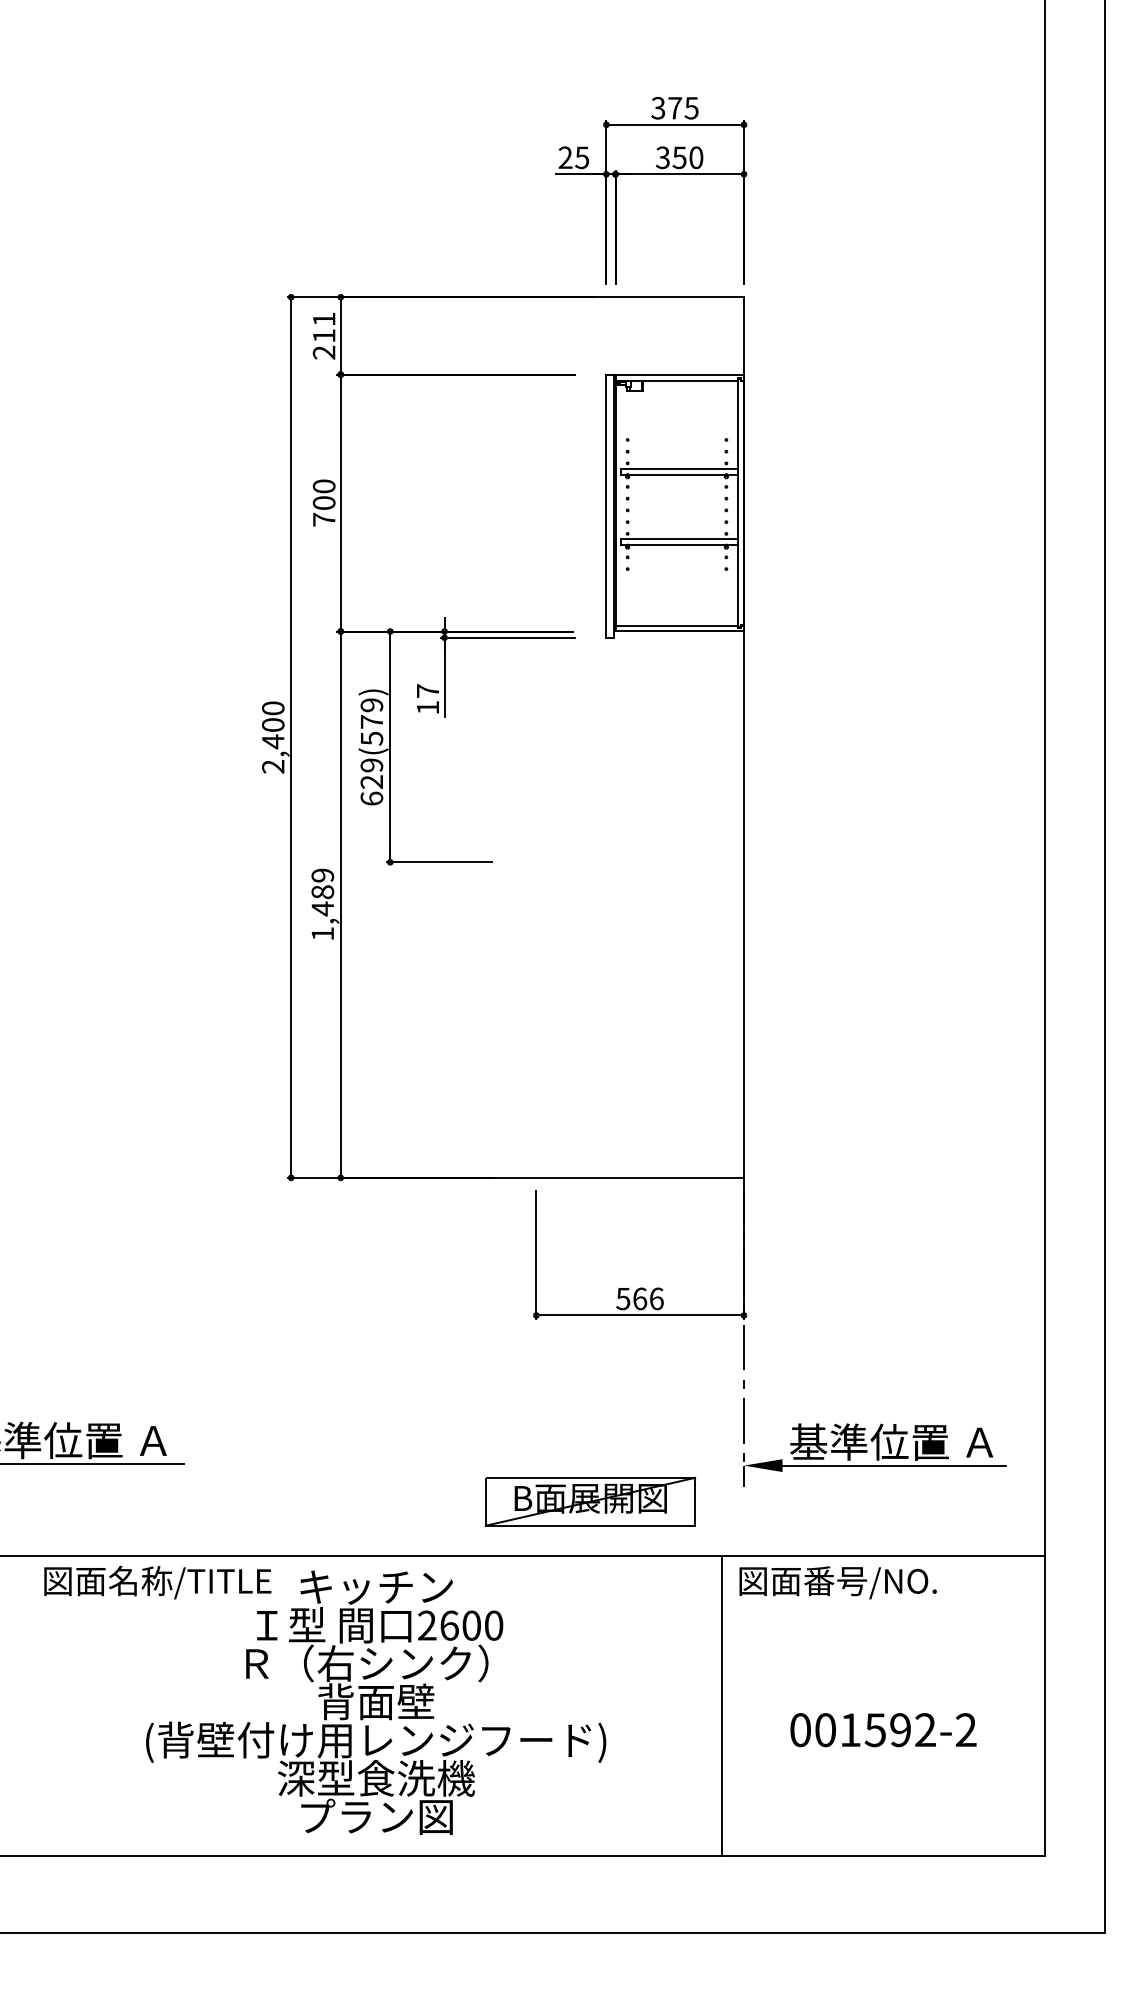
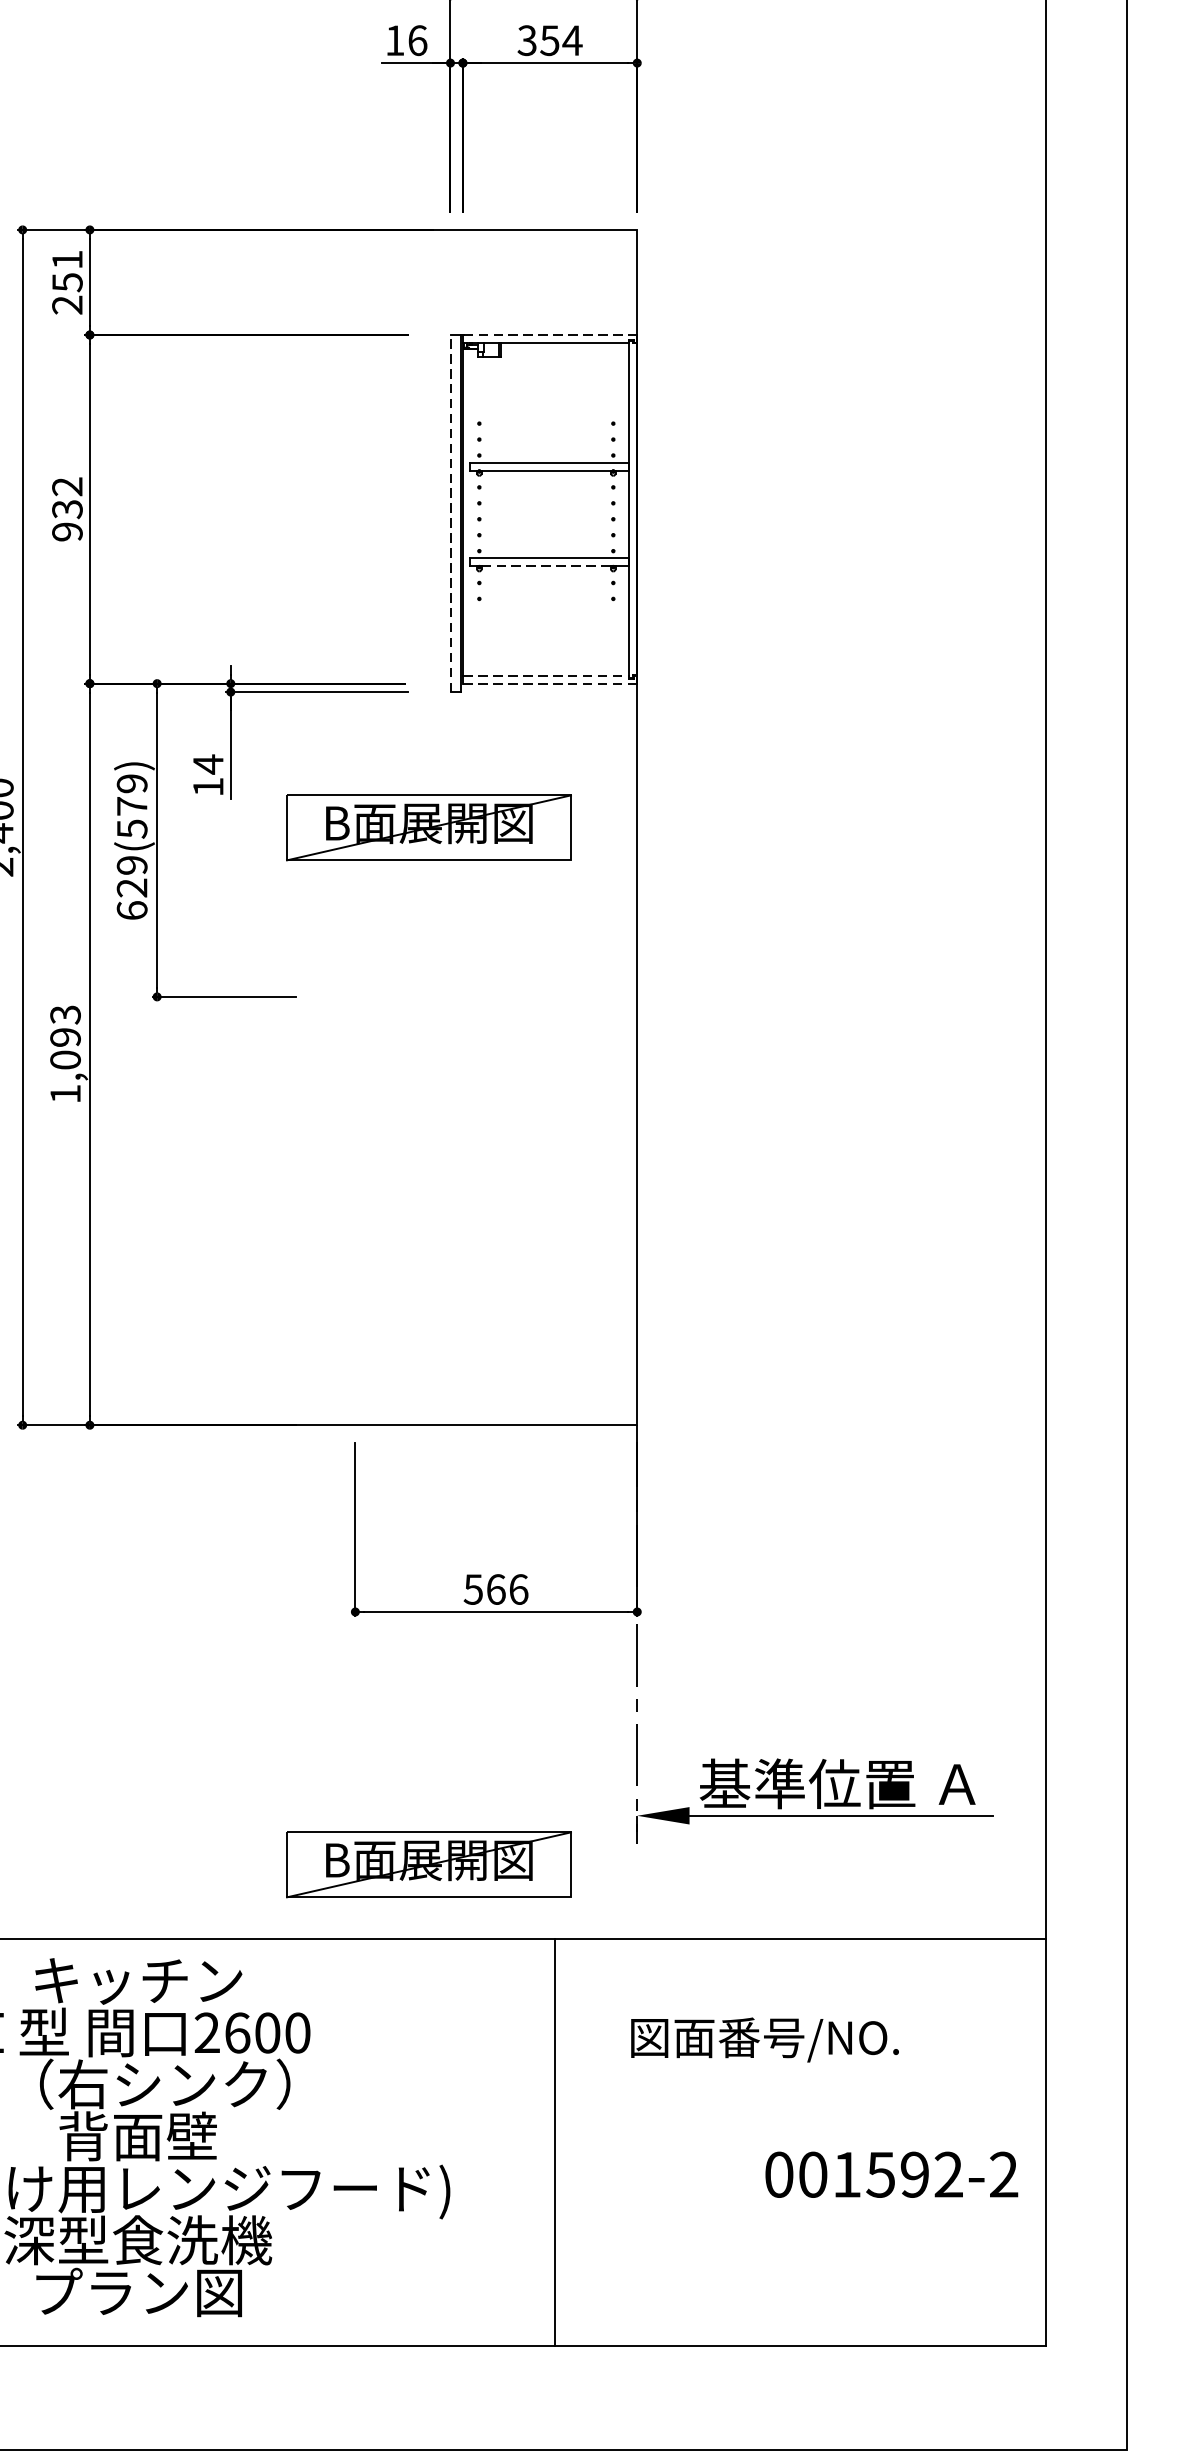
text: (573, 157) -> (405, 40), 25 -> 16
text: (695, 157) -> (571, 40), 350 -> 354
text: (324, 336) -> (67, 283), 211 -> 251
line: (680, 374) -> (551, 334), solid -> dashed
text: (323, 502) -> (66, 508), 700 -> 932
line: (606, 506) -> (450, 513), solid -> dashed
line: (677, 545) -> (546, 566), solid -> dashed
line: (677, 625) -> (546, 675), solid -> dashed
line: (680, 631) -> (551, 683), solid -> dashed
text: (427, 690) -> (207, 763), 17 -> 14
part: (590, 737) -> (428, 827), added
text: (322, 892) -> (65, 1037), 1,489 -> 1,093
text: (837, 1582) -> (764, 2039), moved
line: (722, 1706) -> (555, 2142), moved
text: (883, 1730) -> (891, 2175), moved

